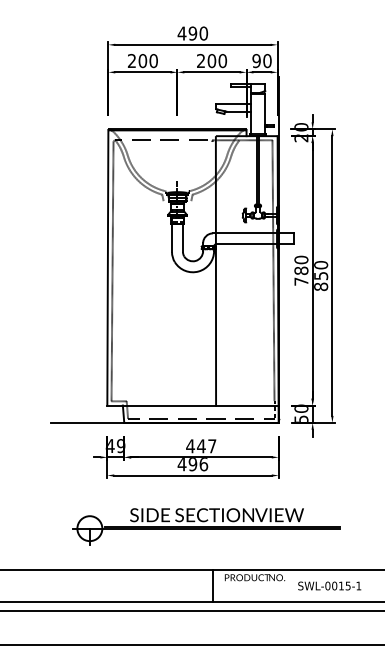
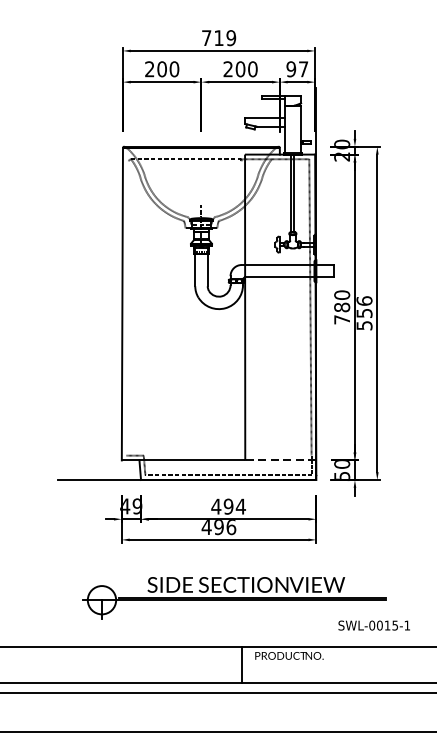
text: (192, 33) -> (218, 38), 490 -> 719
text: (267, 61) -> (303, 69), 90 -> 97
line: (112, 271) -> (127, 308), removed
text: (321, 275) -> (364, 312), 850 -> 556
line: (246, 405) -> (279, 460), solid -> dashed
text: (206, 446) -> (234, 506), 447 -> 494
text: (329, 585) -> (374, 624), moved

